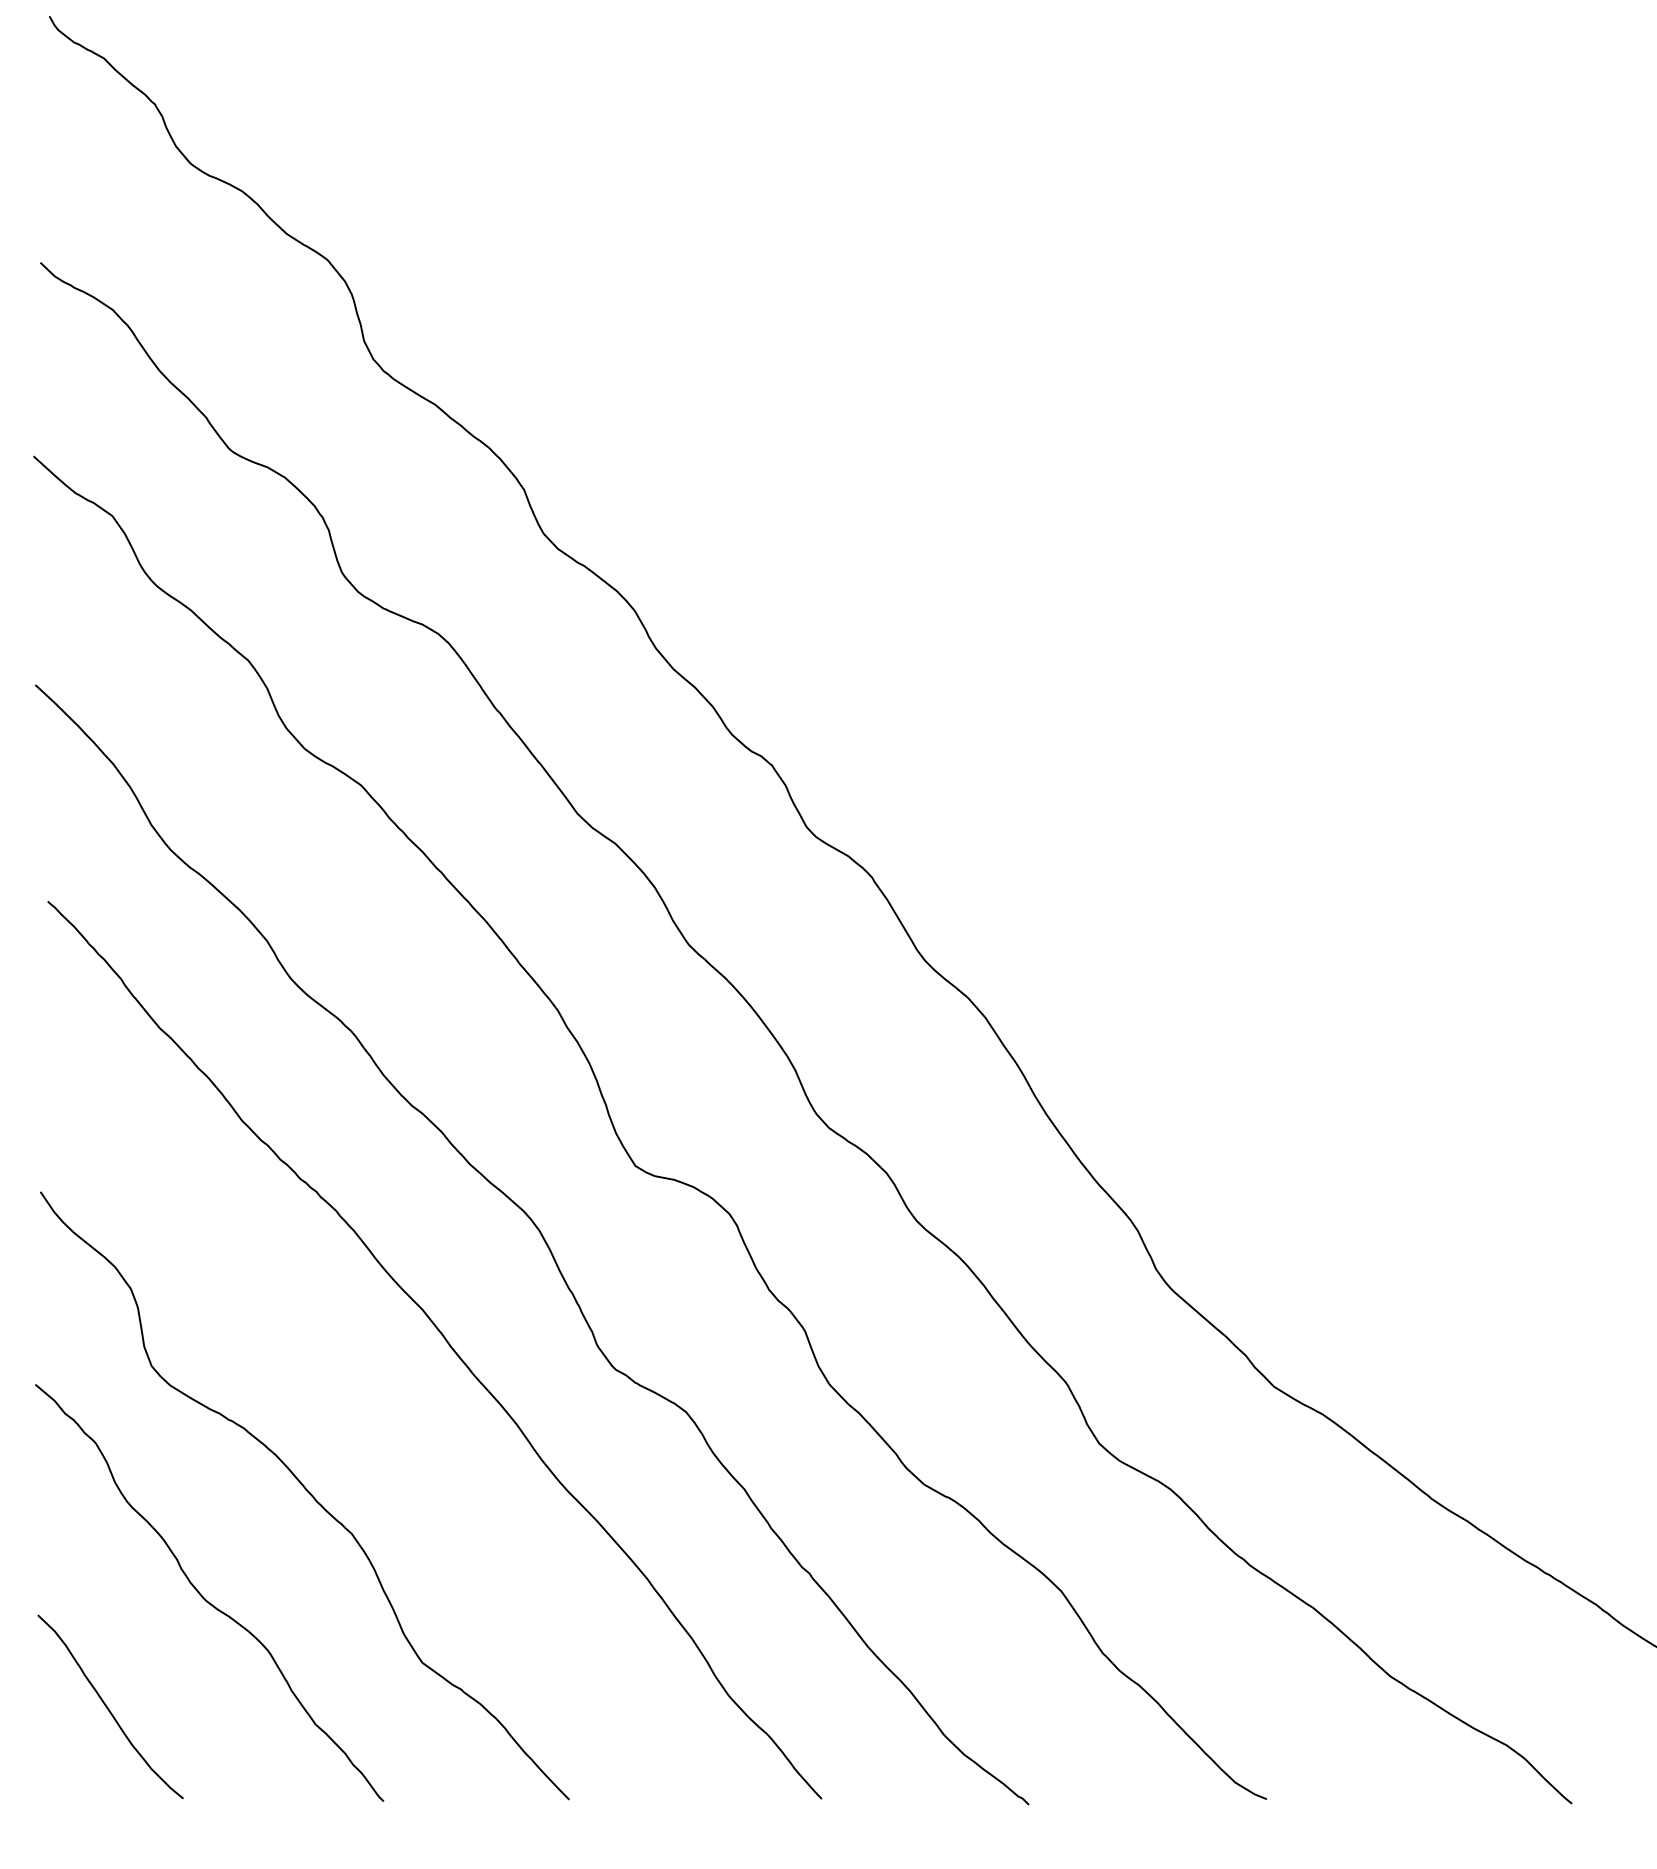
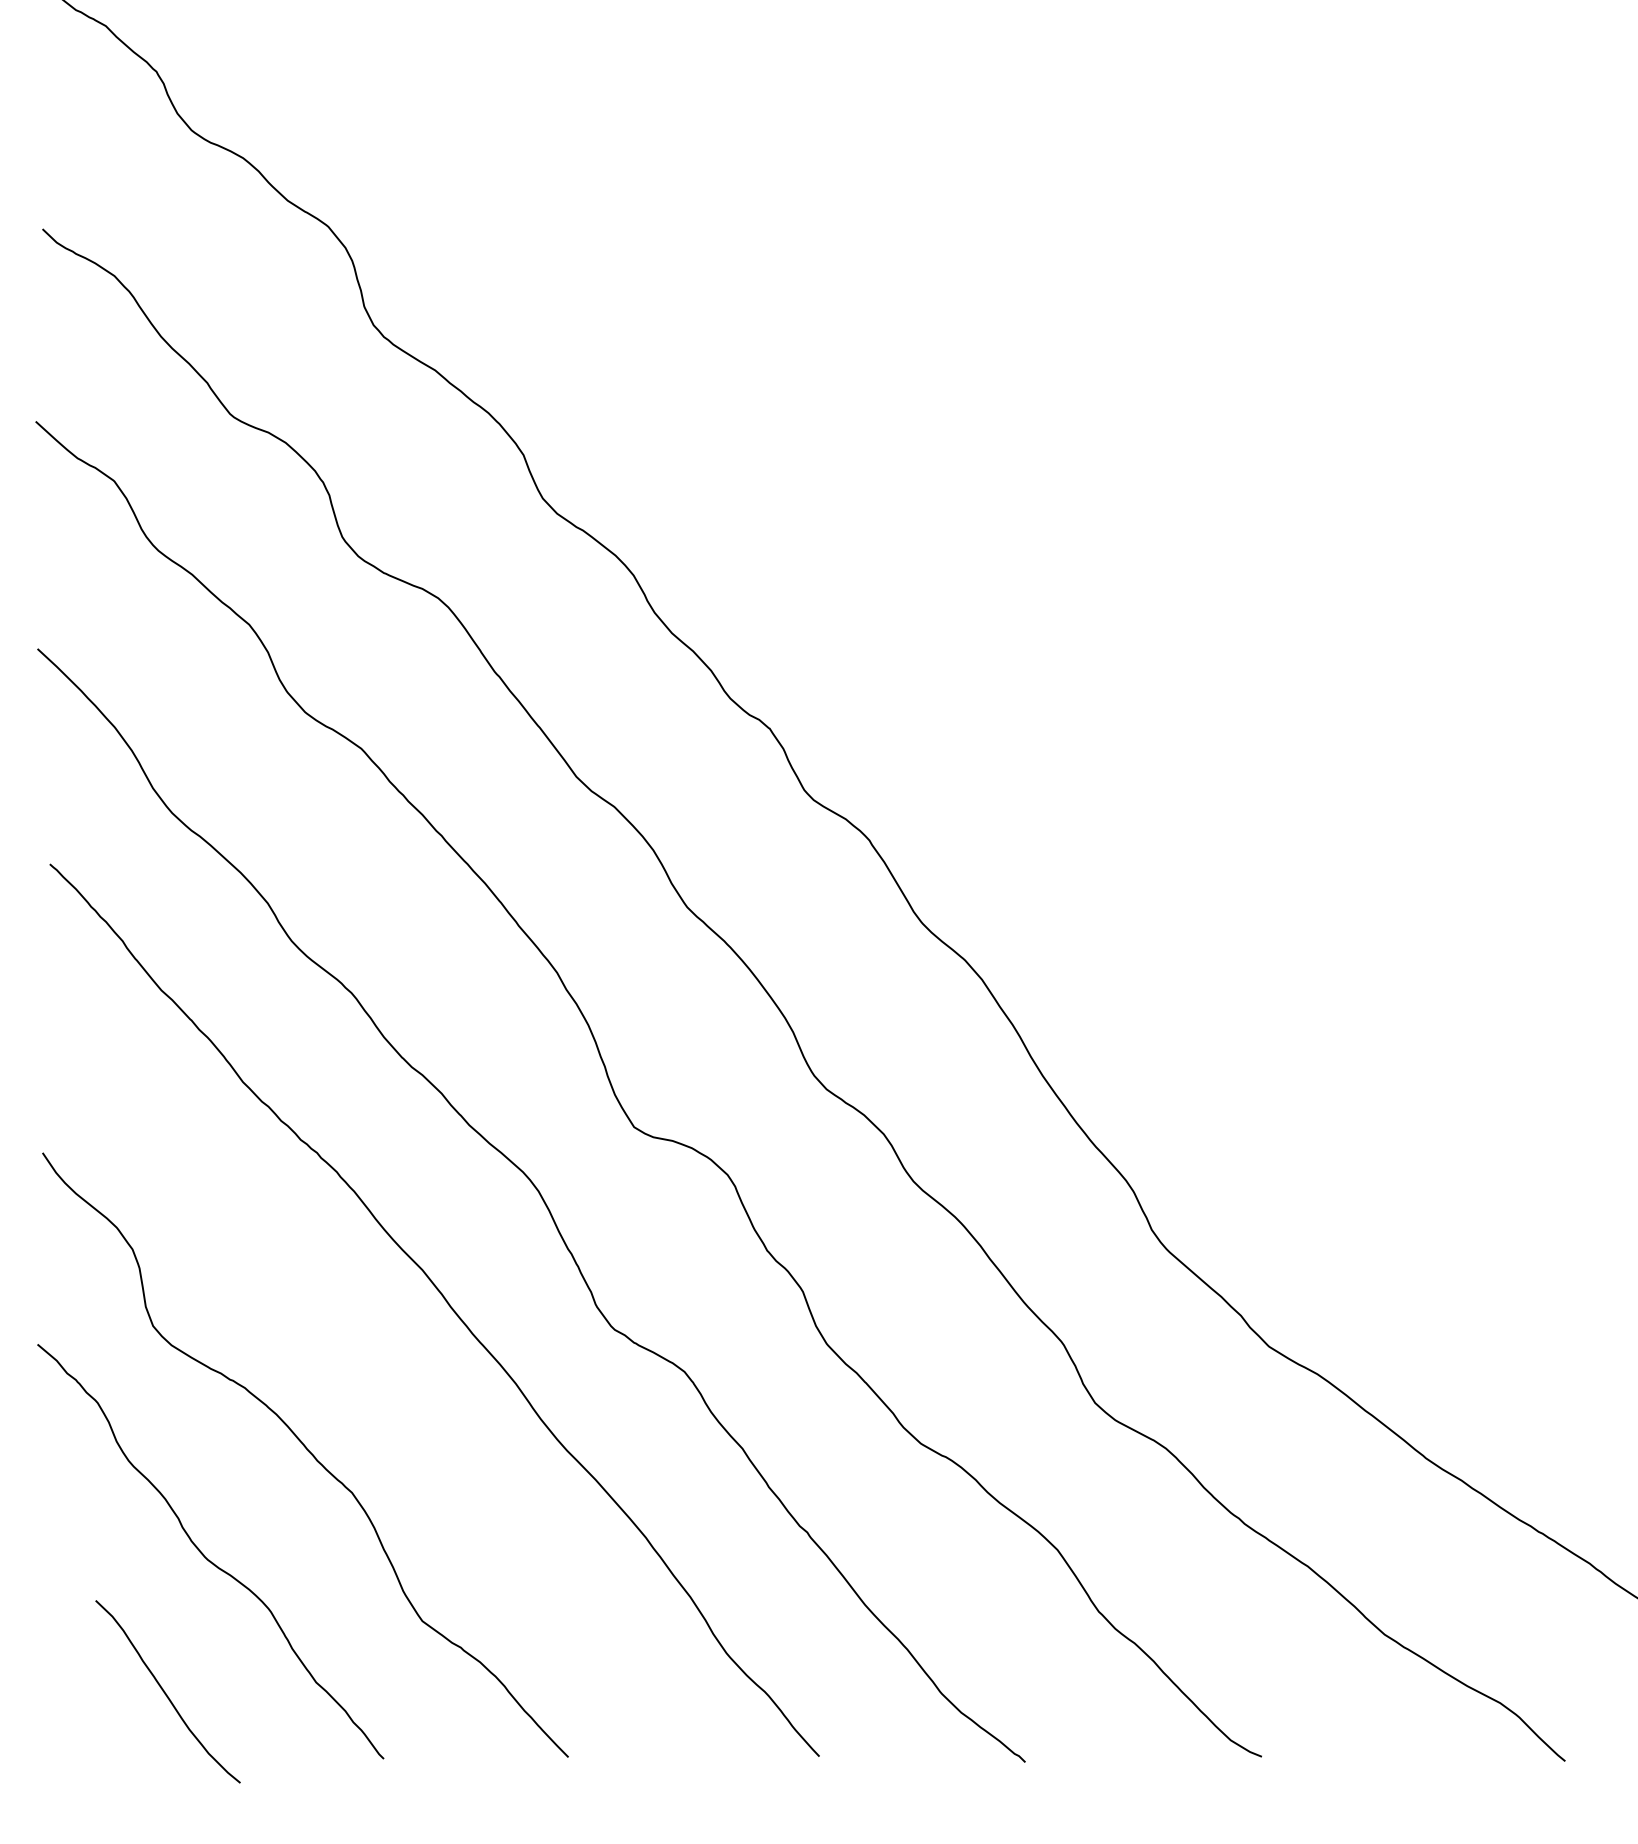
curve: (108, 1707) -> (165, 1692), moved

